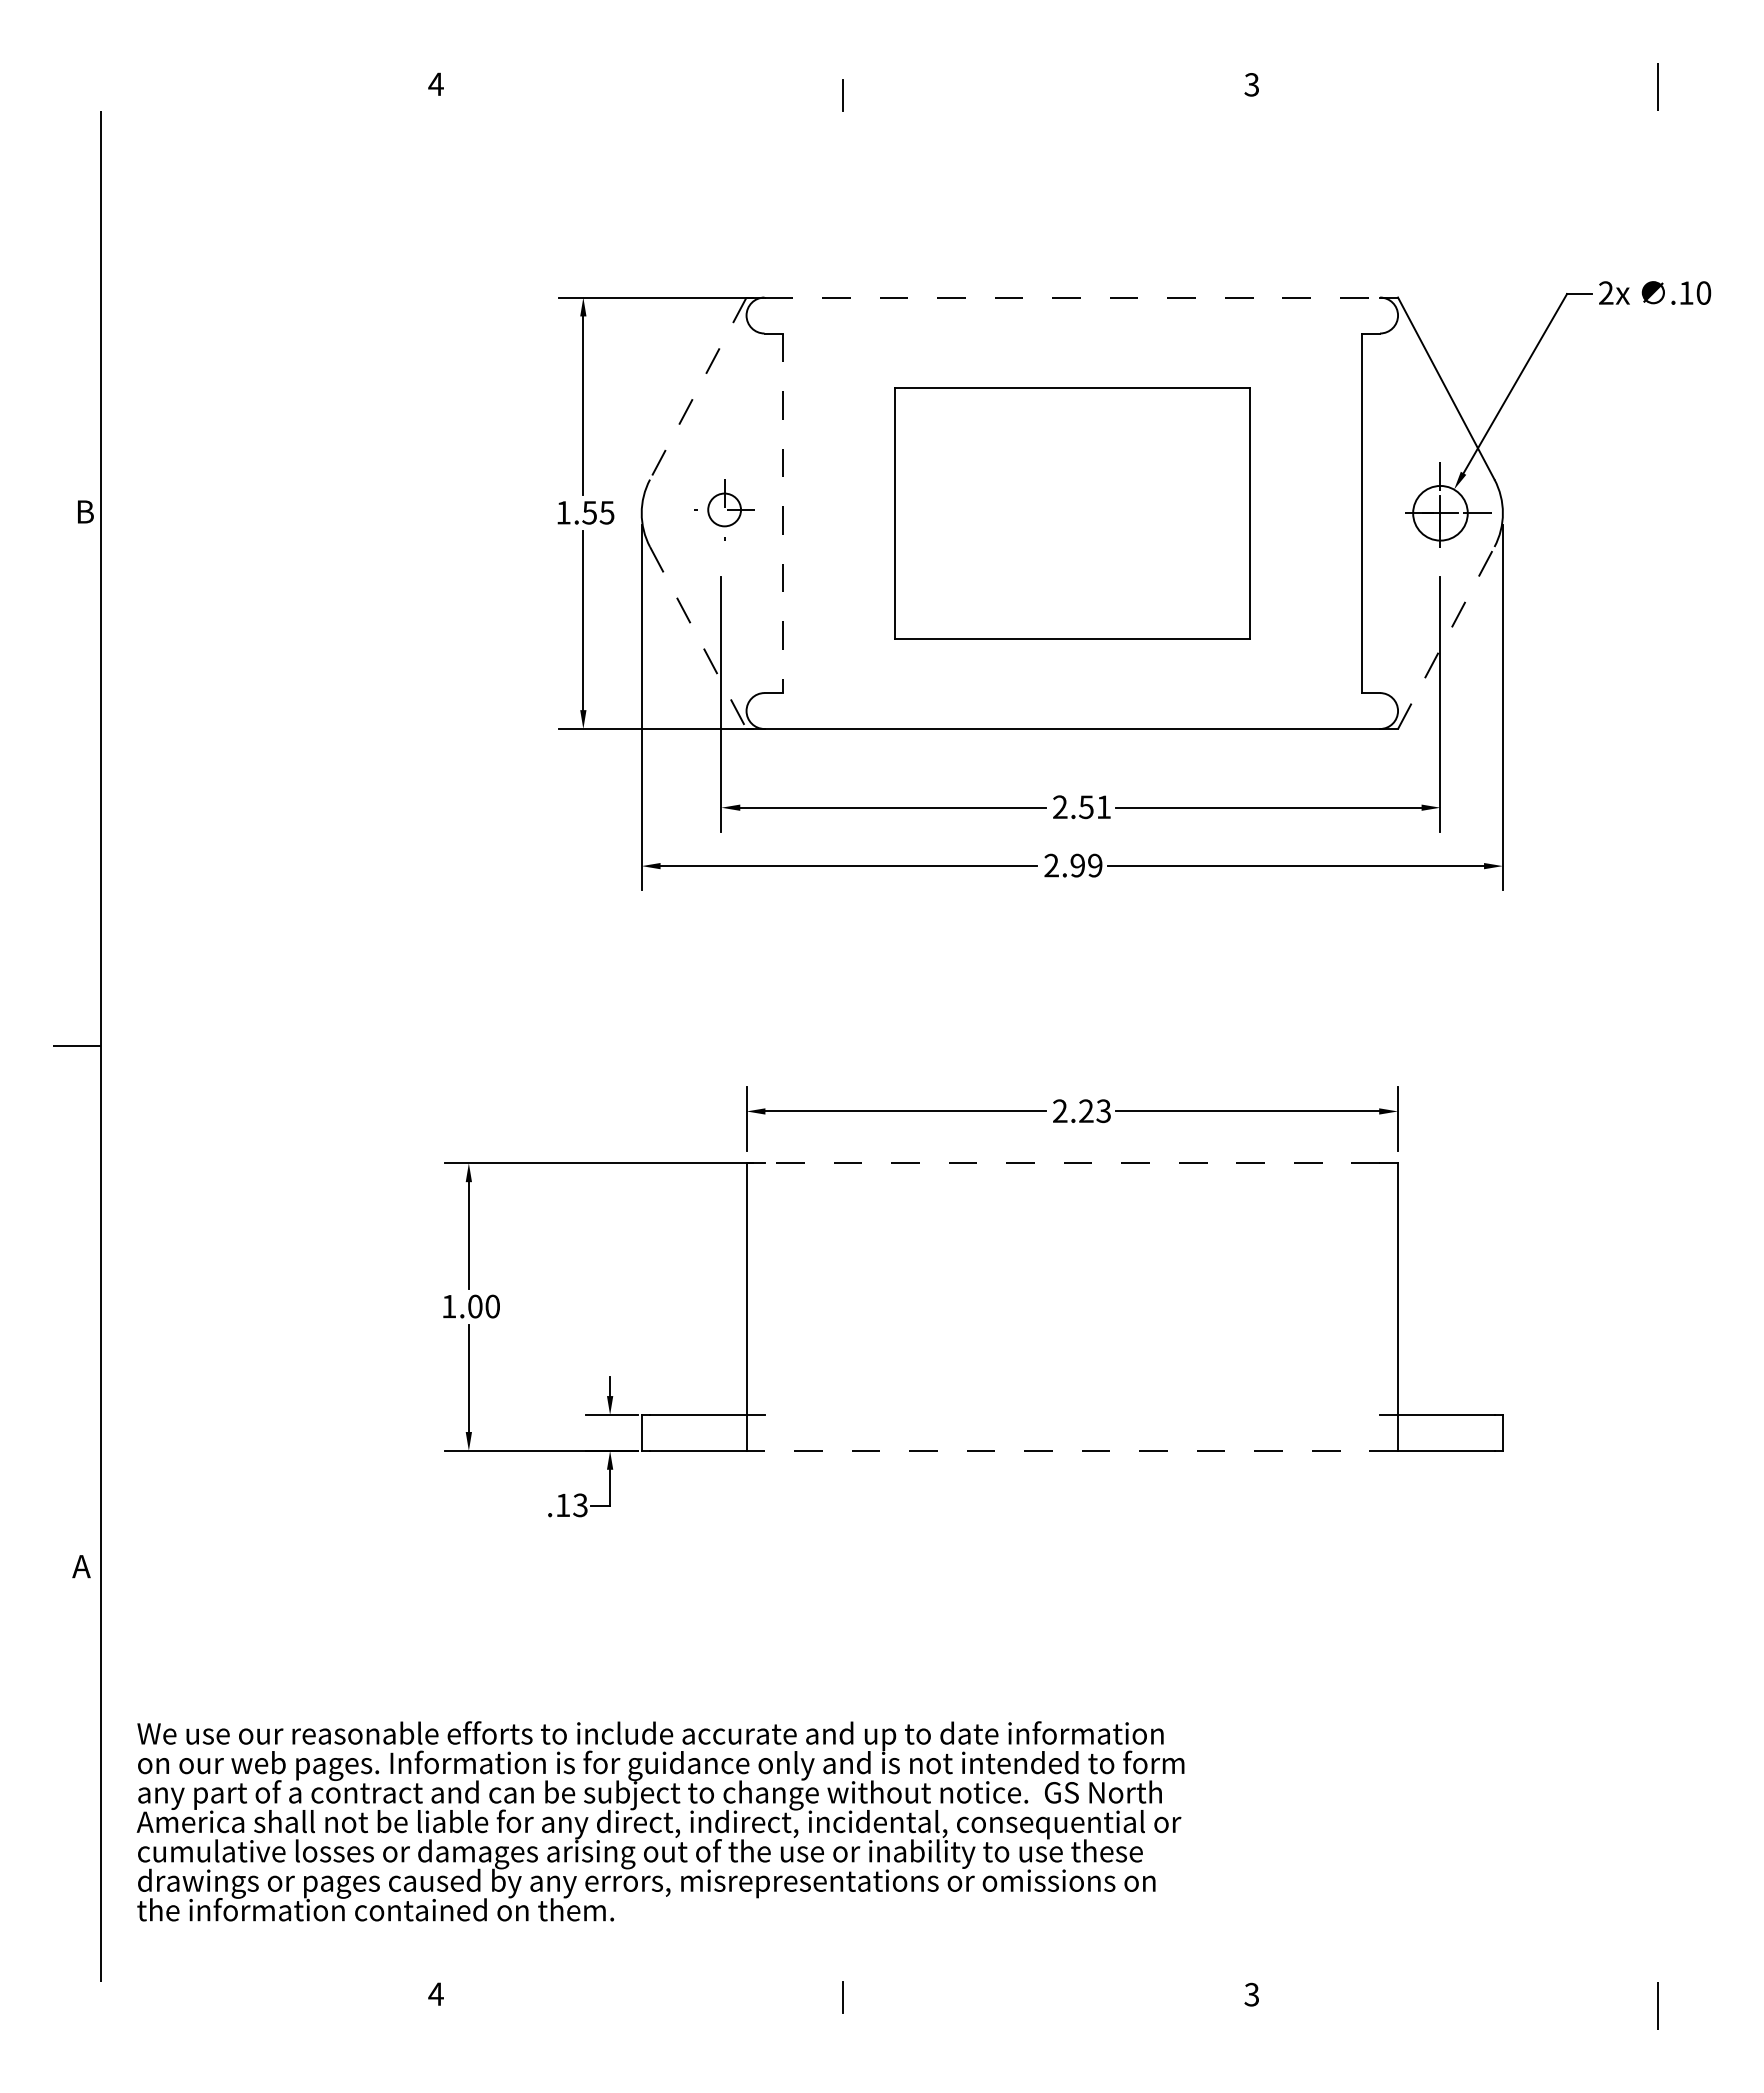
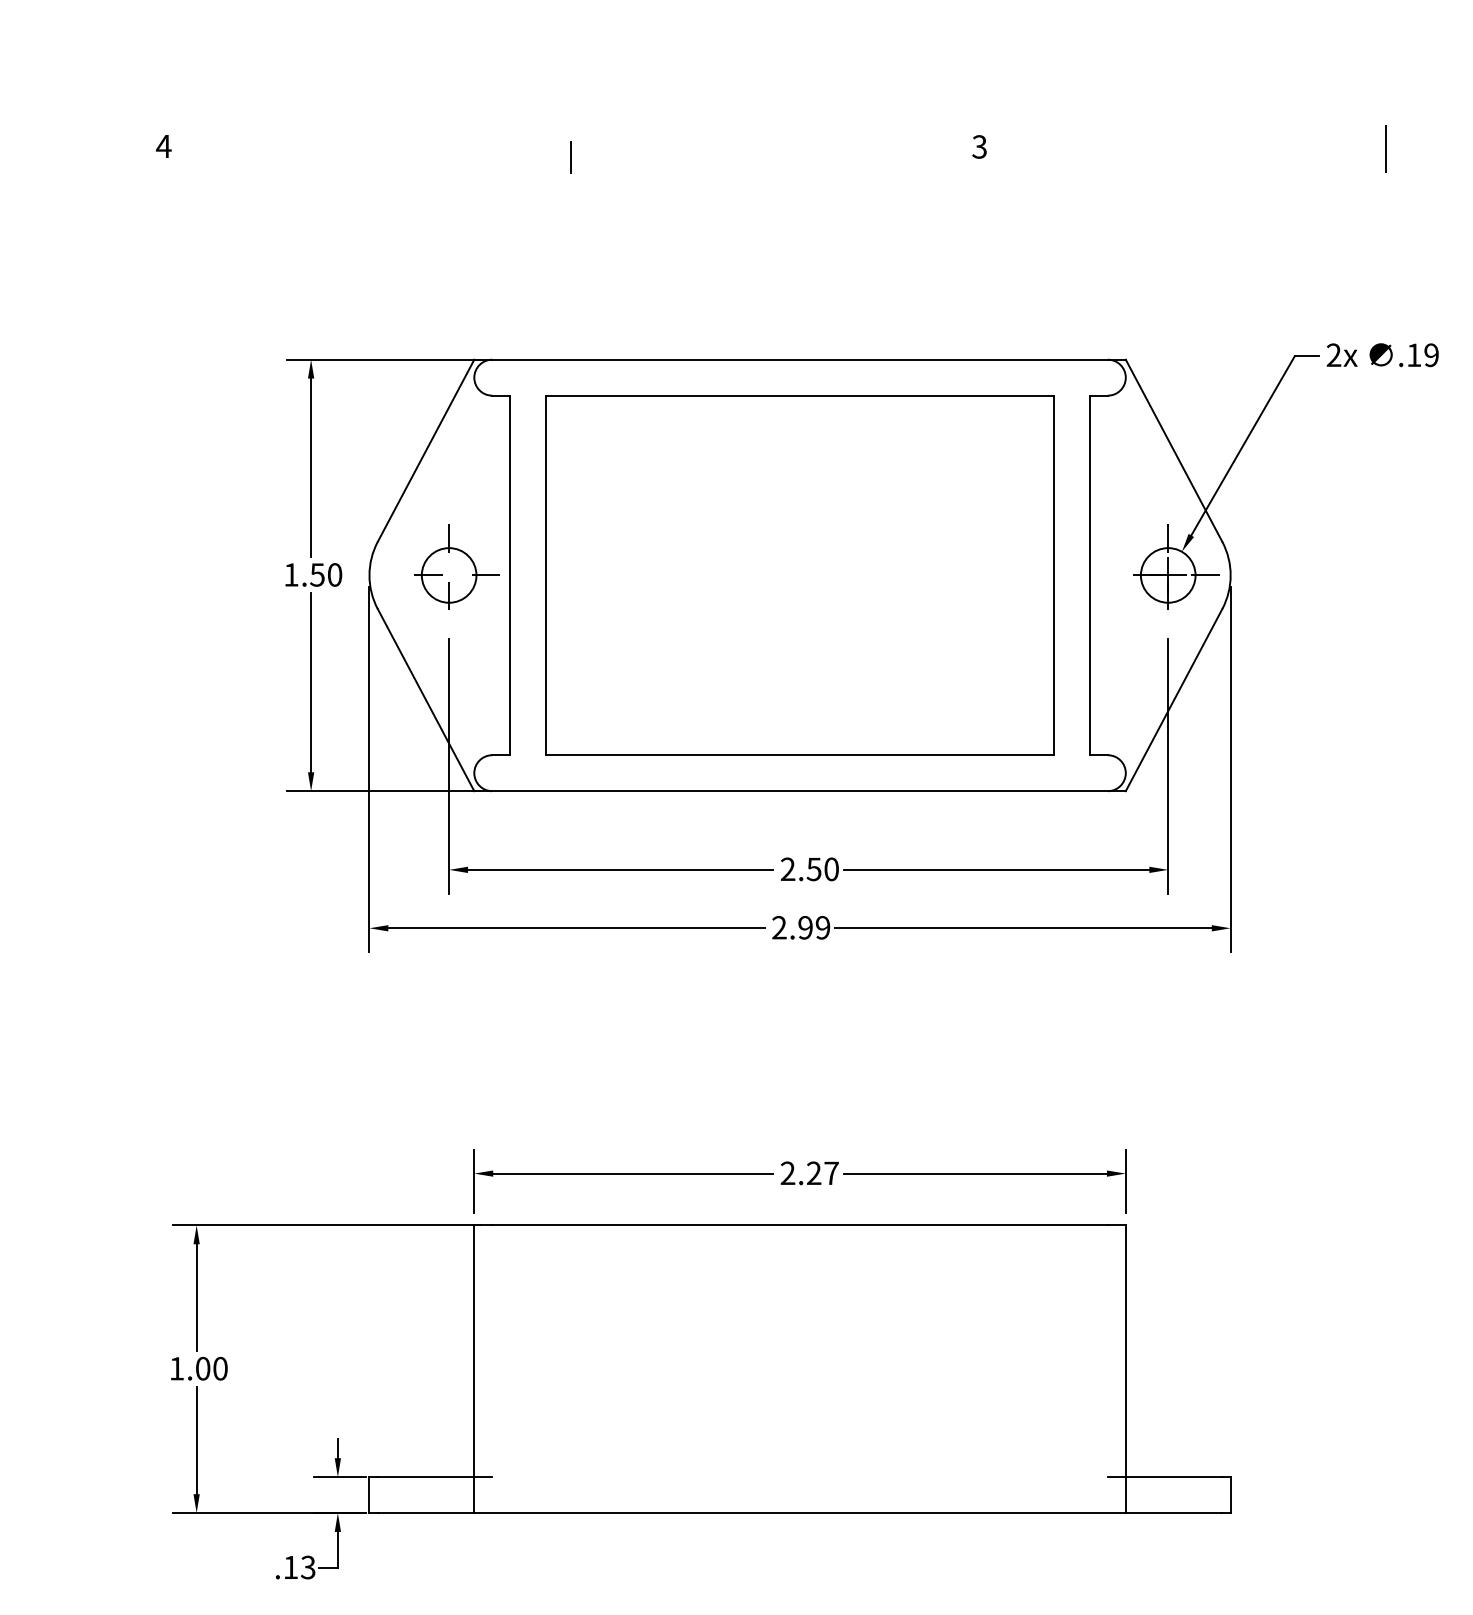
text: (1703, 292) -> (1431, 354), .10 -> .19
line: (1072, 297) -> (800, 359), dashed -> solid
line: (698, 389) -> (426, 451), dashed -> solid
part: (729, 504) -> (457, 566), size x1.67
text: (606, 512) -> (334, 574), 1.55 -> 1.50
line: (782, 513) -> (510, 575), dashed -> solid
part: (1071, 513) -> (799, 575), size x1.43
line: (1446, 637) -> (1174, 699), dashed -> solid
line: (698, 638) -> (426, 700), dashed -> solid
text: (1103, 807) -> (831, 869), 2.51 -> 2.50
text: (1103, 1111) -> (831, 1173), 2.23 -> 2.27
line: (1072, 1163) -> (800, 1225), dashed -> solid
line: (1072, 1450) -> (800, 1512), dashed -> solid

